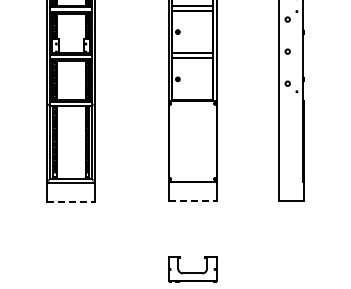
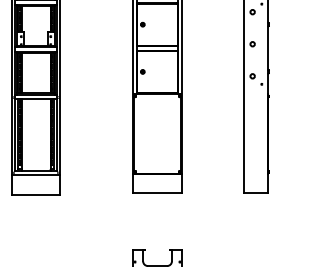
line: (193, 200) -> (158, 193), dashed -> solid
line: (71, 202) -> (36, 195), dashed -> solid

